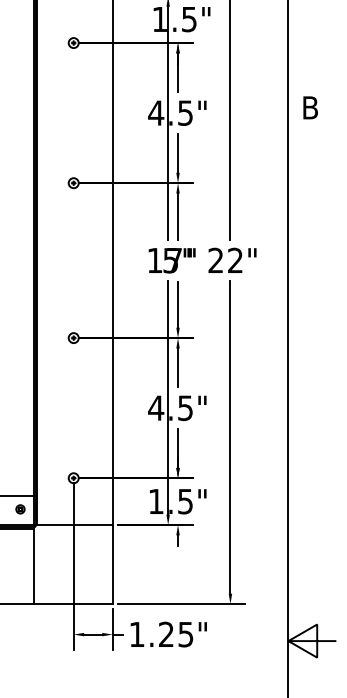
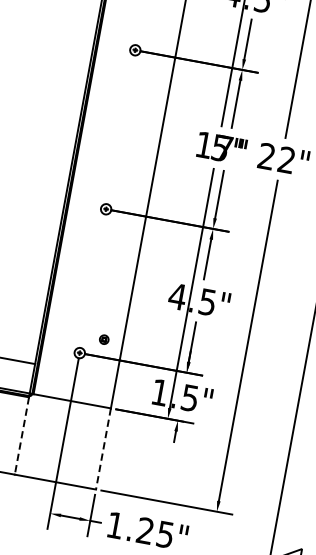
part: (20, 509) -> (104, 339), moved
line: (112, 564) -> (103, 448), solid -> dashed
line: (33, 566) -> (21, 436), solid -> dashed

